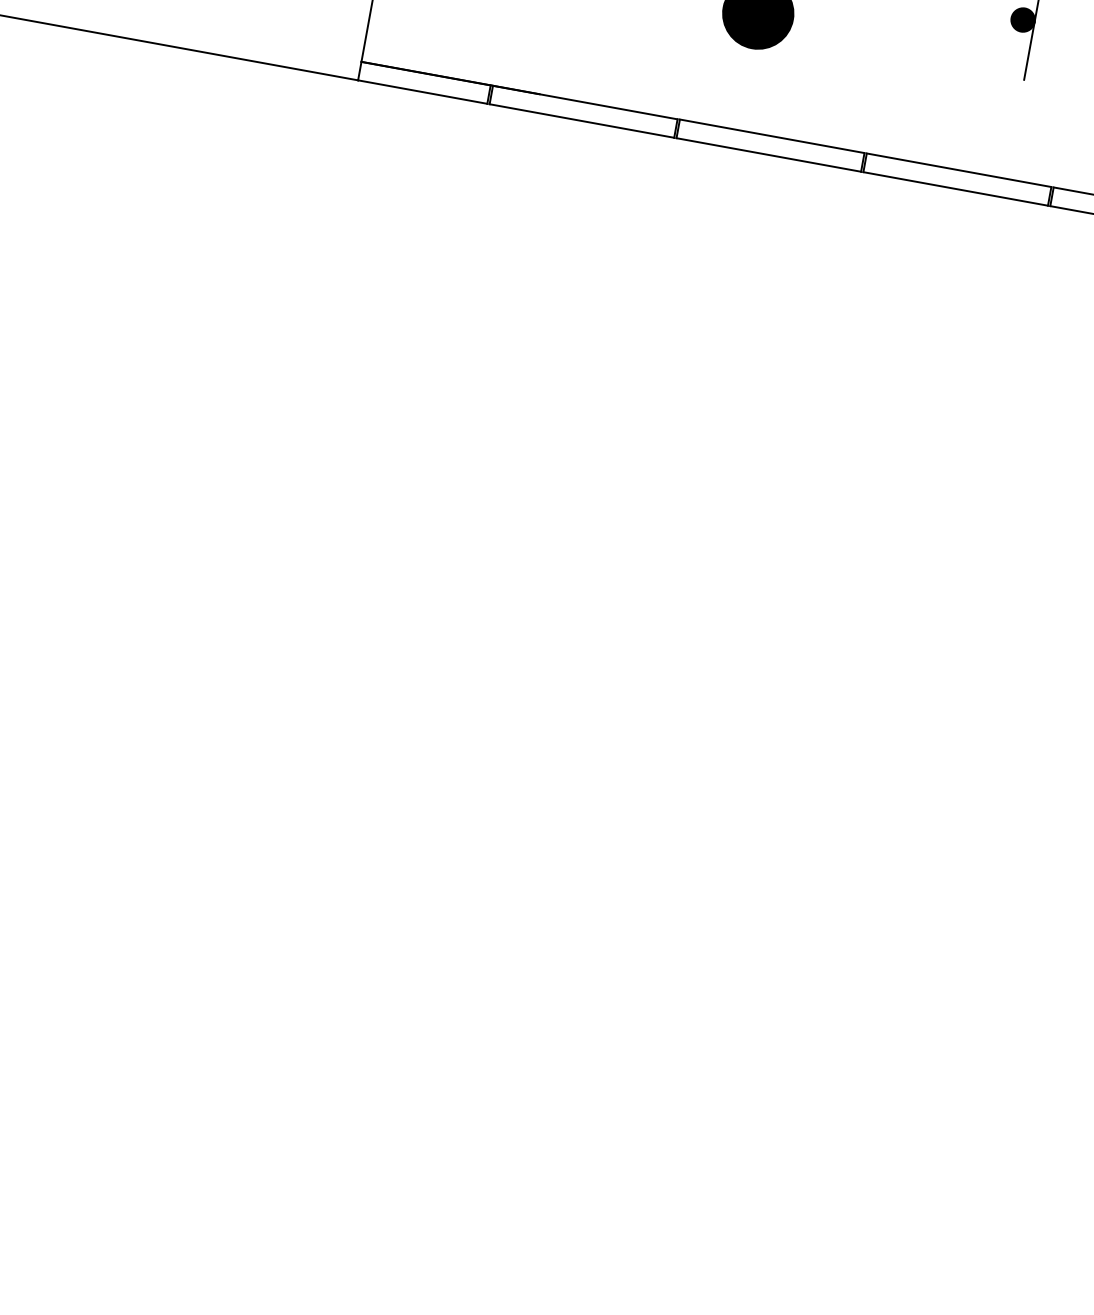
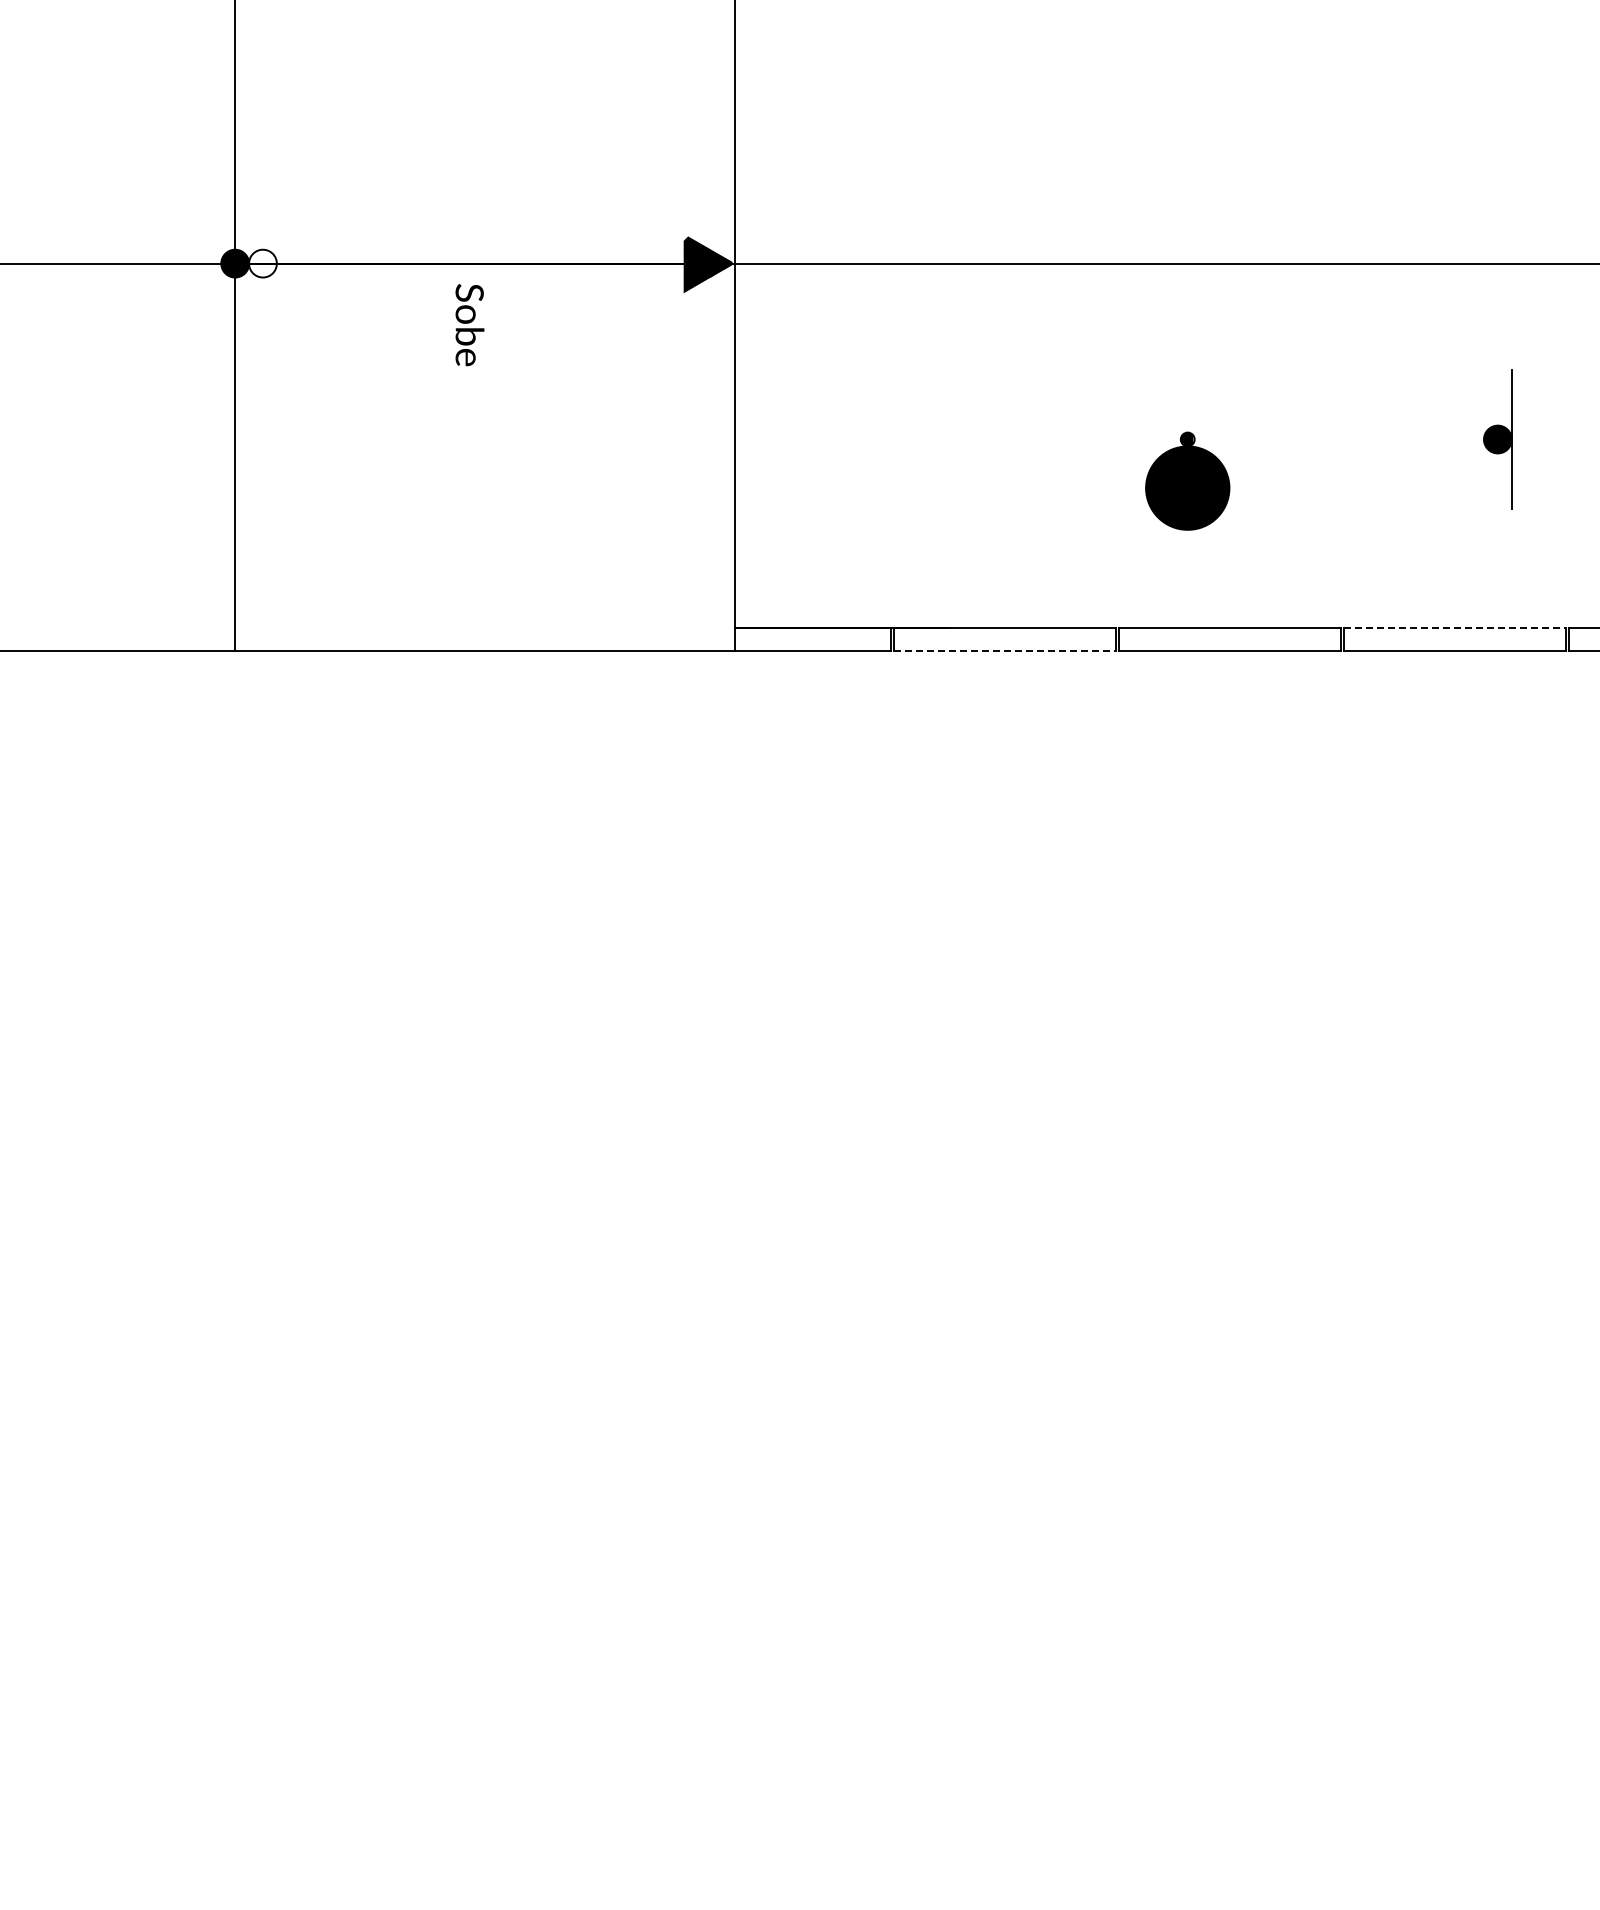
line: (582, 120) -> (1005, 650), solid -> dashed
line: (959, 170) -> (1455, 628), solid -> dashed

